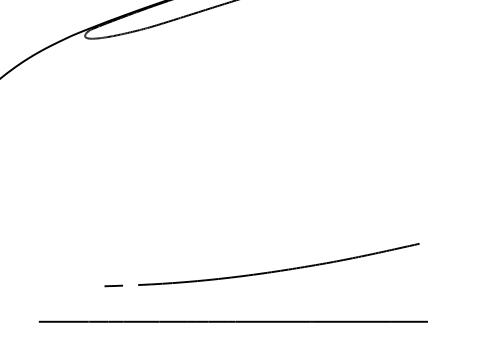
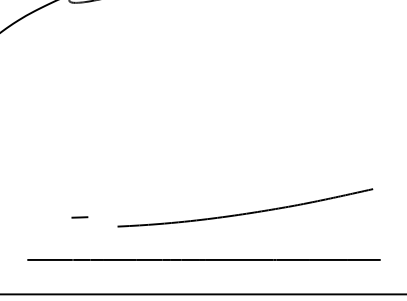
line: (113, 285) -> (79, 217), moved

